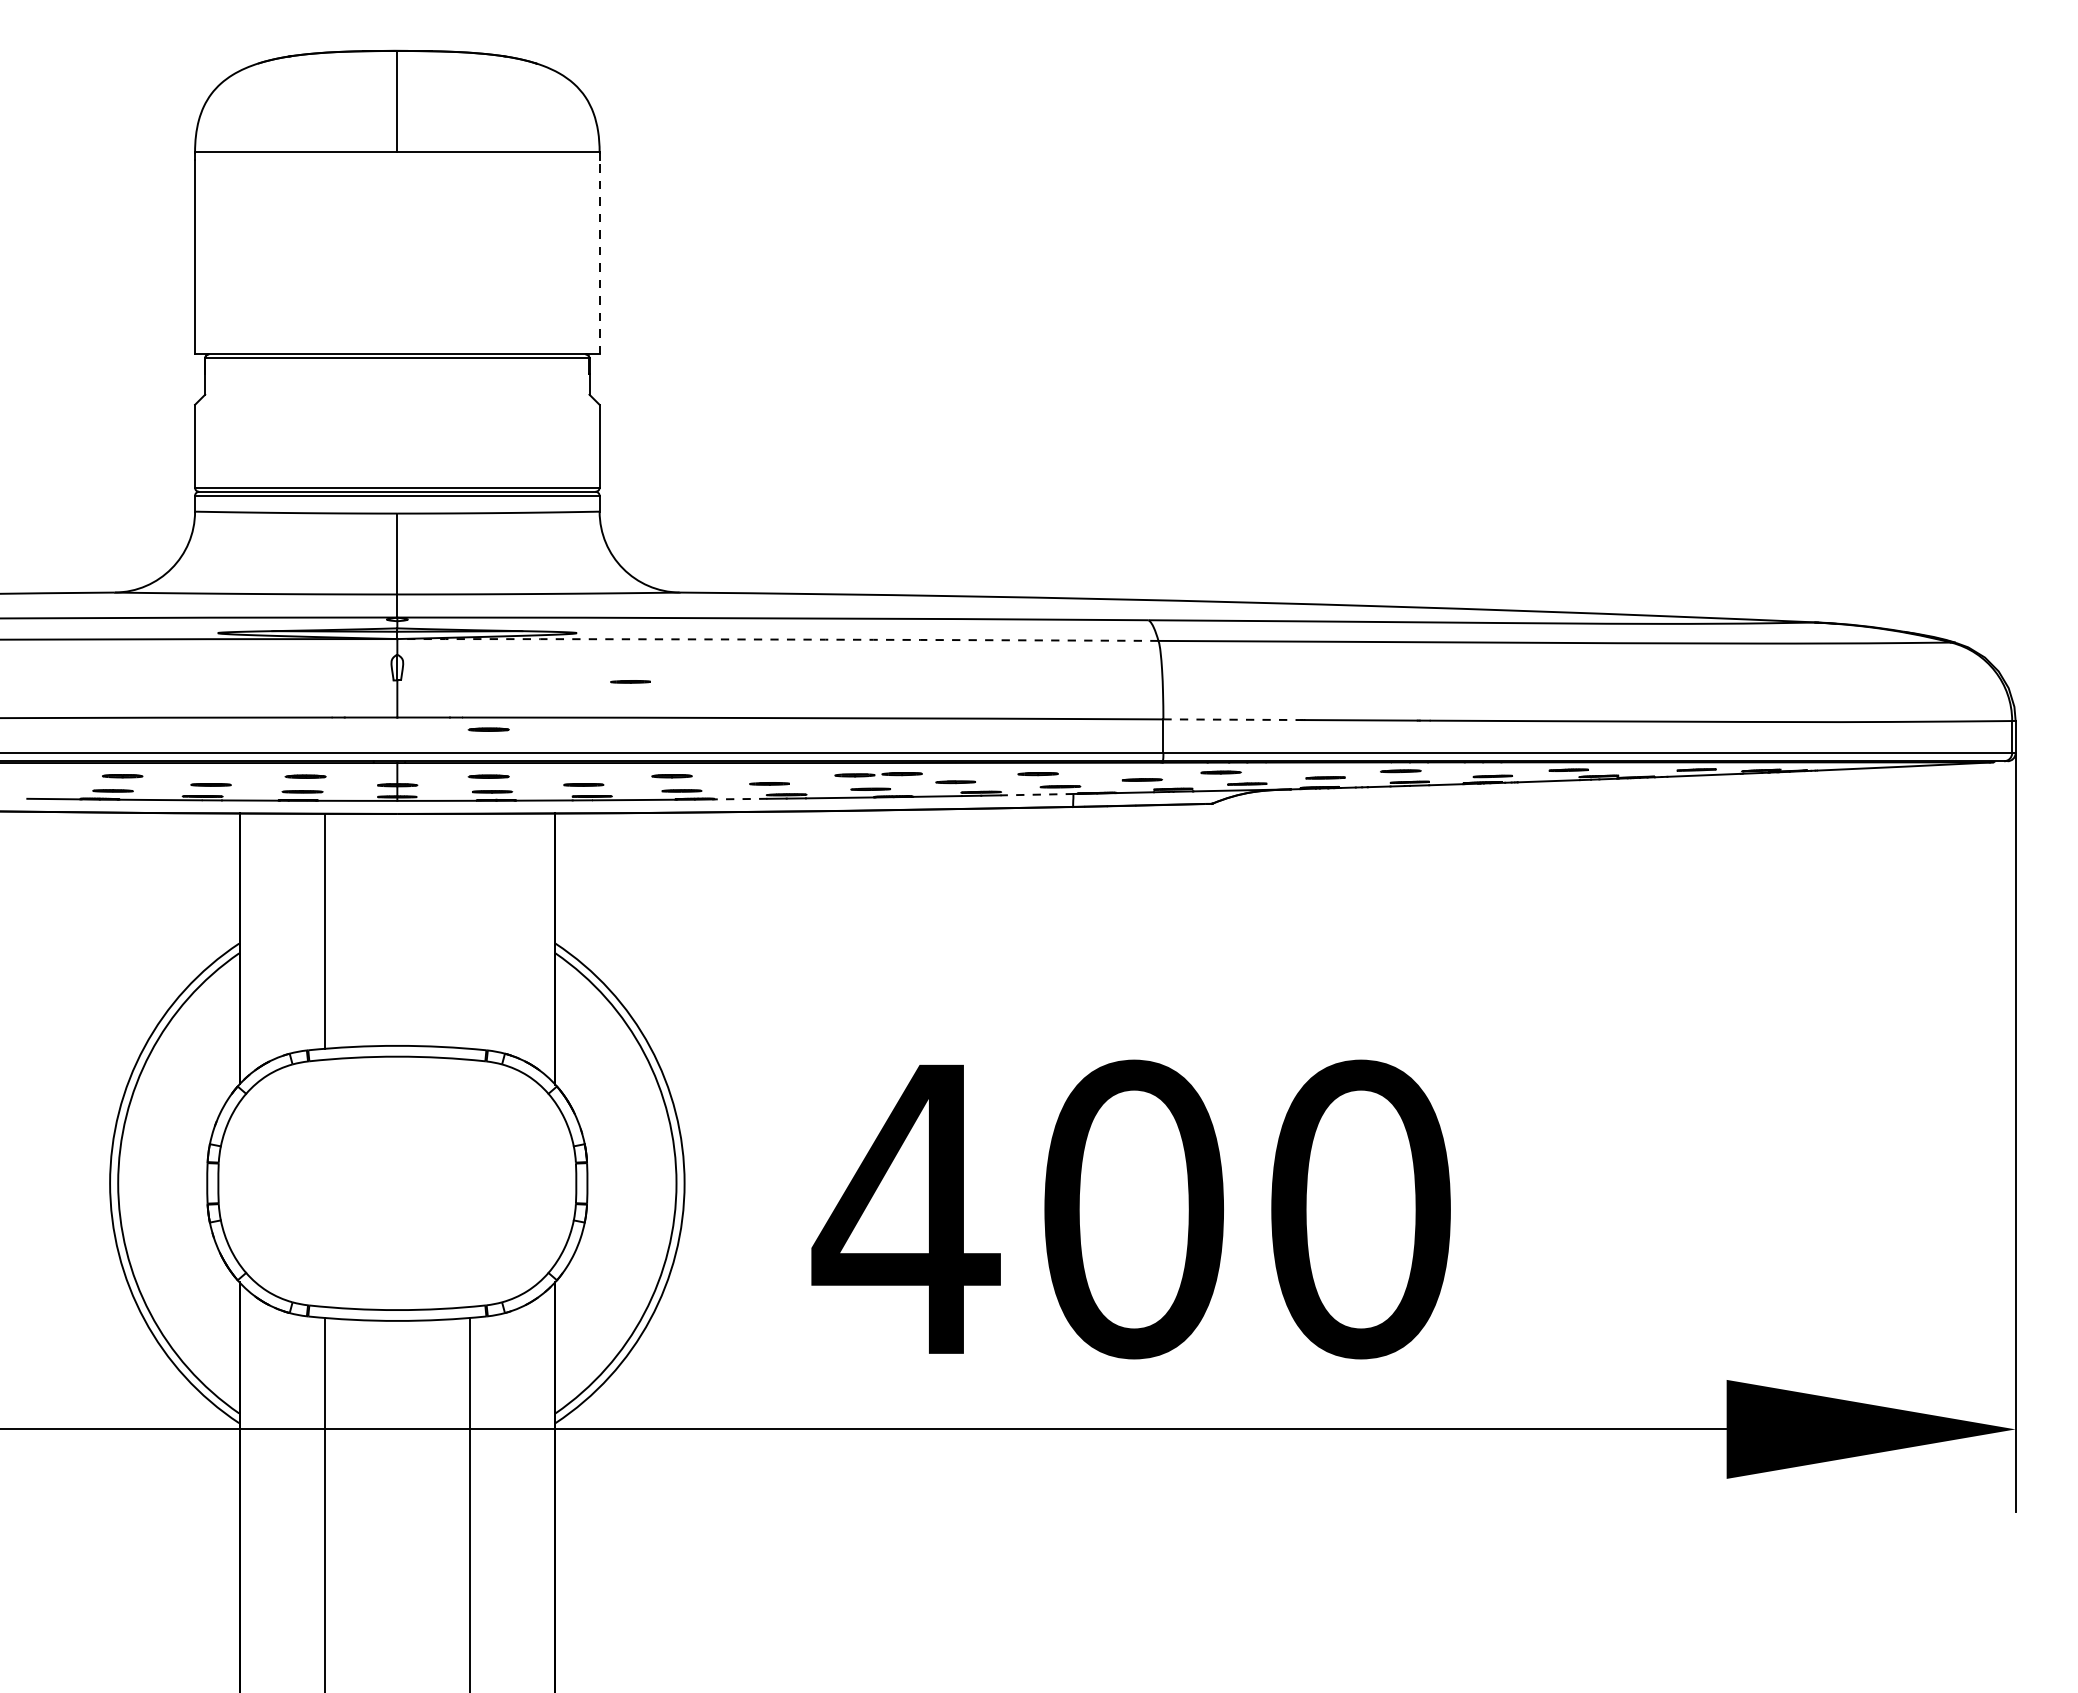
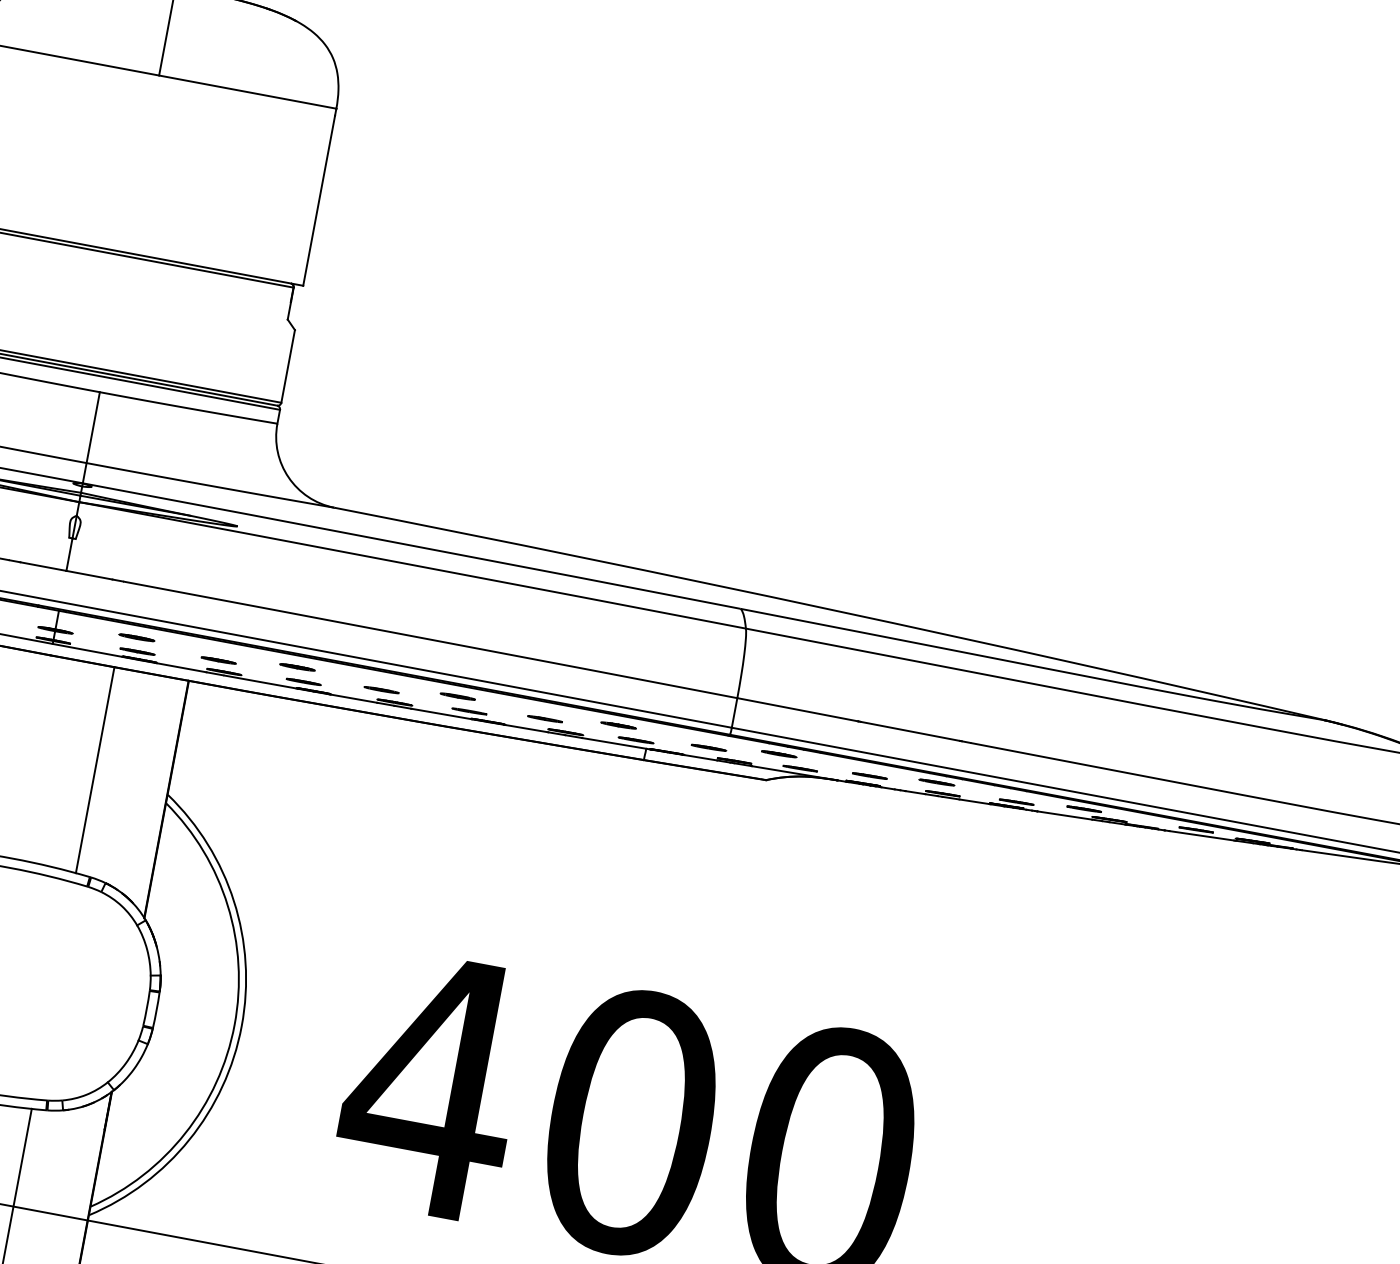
line: (599, 256) -> (319, 200), dashed -> solid
arc: (778, 639) -> (413, 565), dashed -> solid
line: (630, 681) -> (276, 577), removed
line: (1232, 719) -> (797, 709), dashed -> solid
line: (488, 729) -> (144, 596), removed
line: (901, 774) -> (498, 703), removed
line: (1037, 794) -> (614, 743), dashed -> solid
line: (740, 799) -> (353, 698), dashed -> solid
line: (470, 930) -> (95, 769), added

